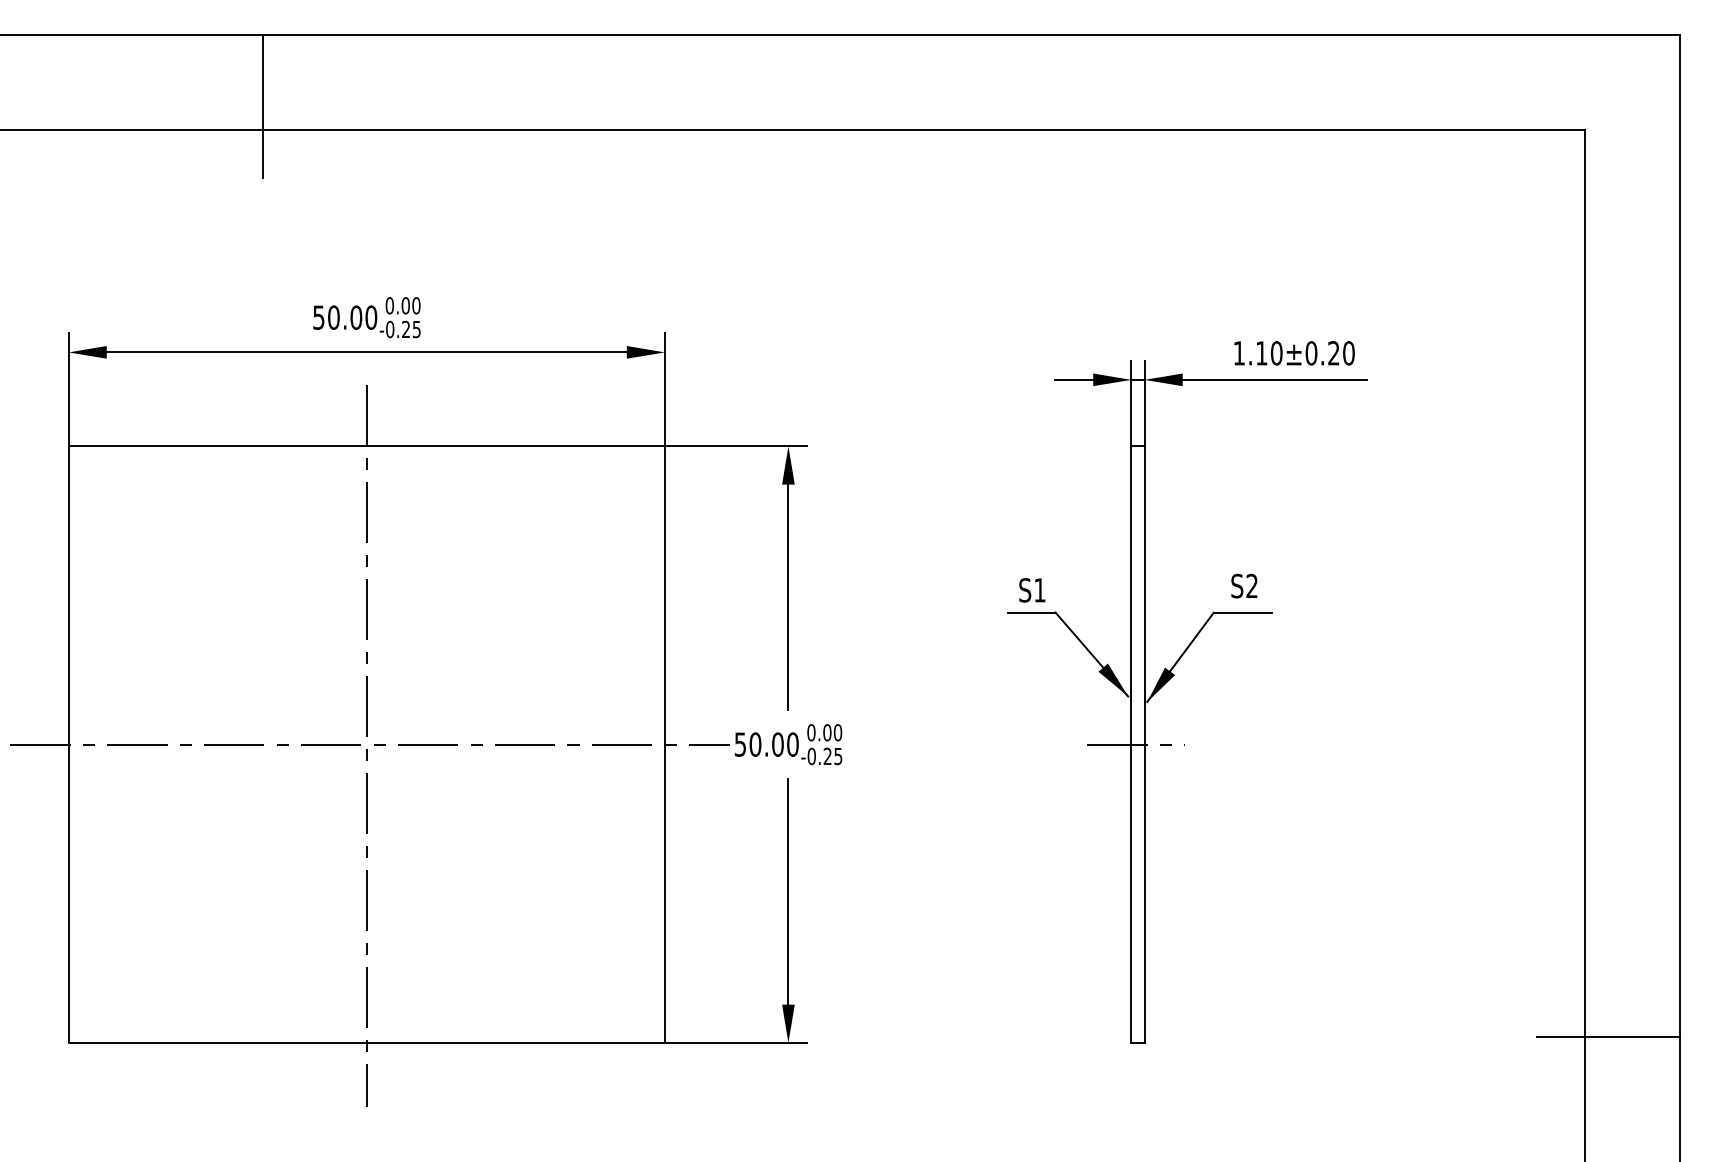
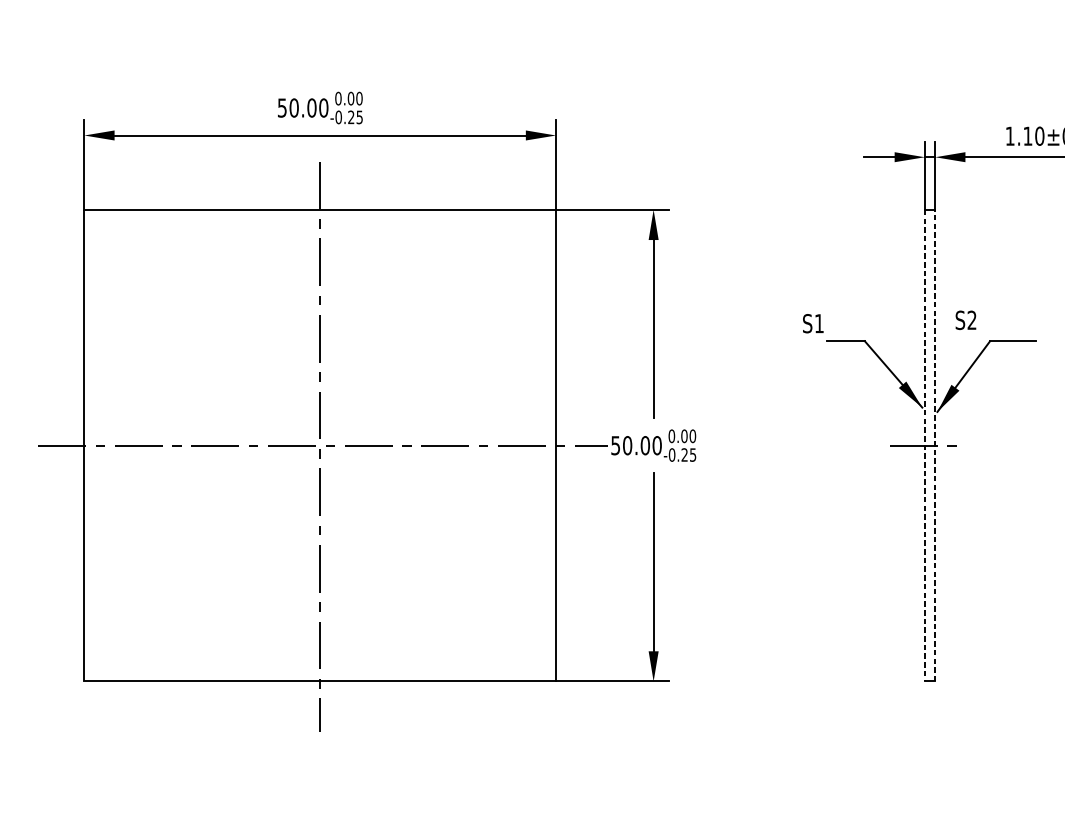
text: (1244, 585) -> (966, 319), moved
text: (1032, 590) -> (813, 323), moved
line: (1144, 744) -> (935, 445), solid -> dashed
line: (1131, 745) -> (924, 446), solid -> dashed

